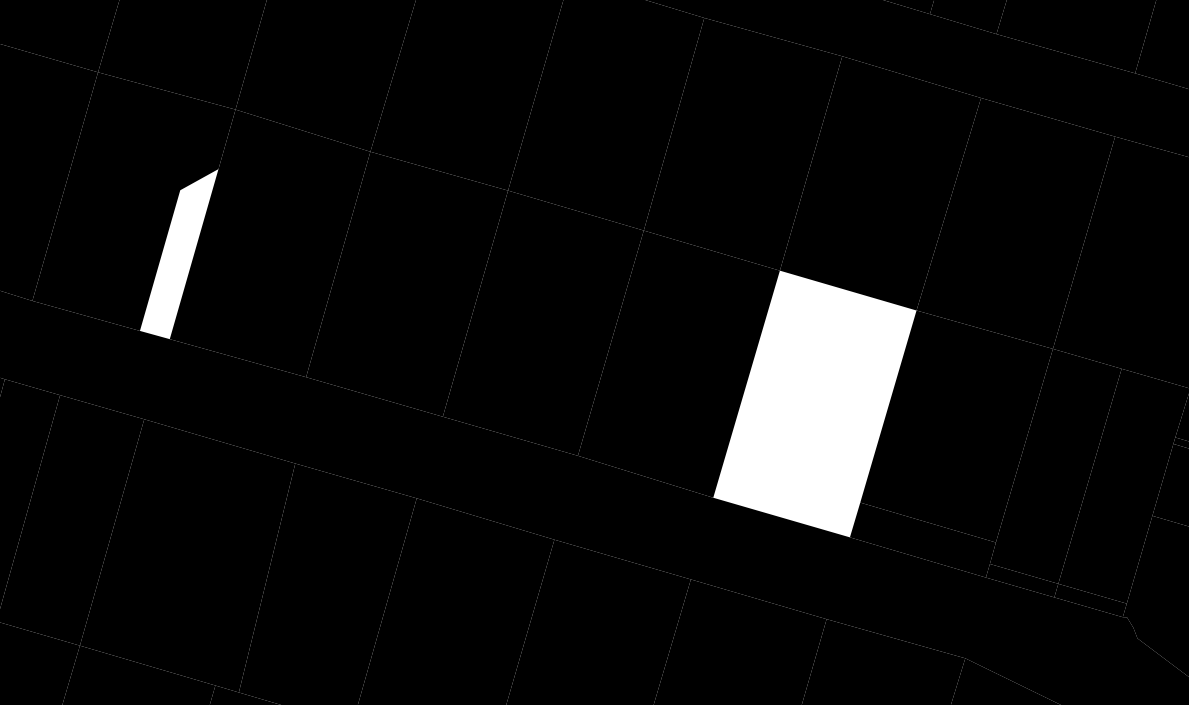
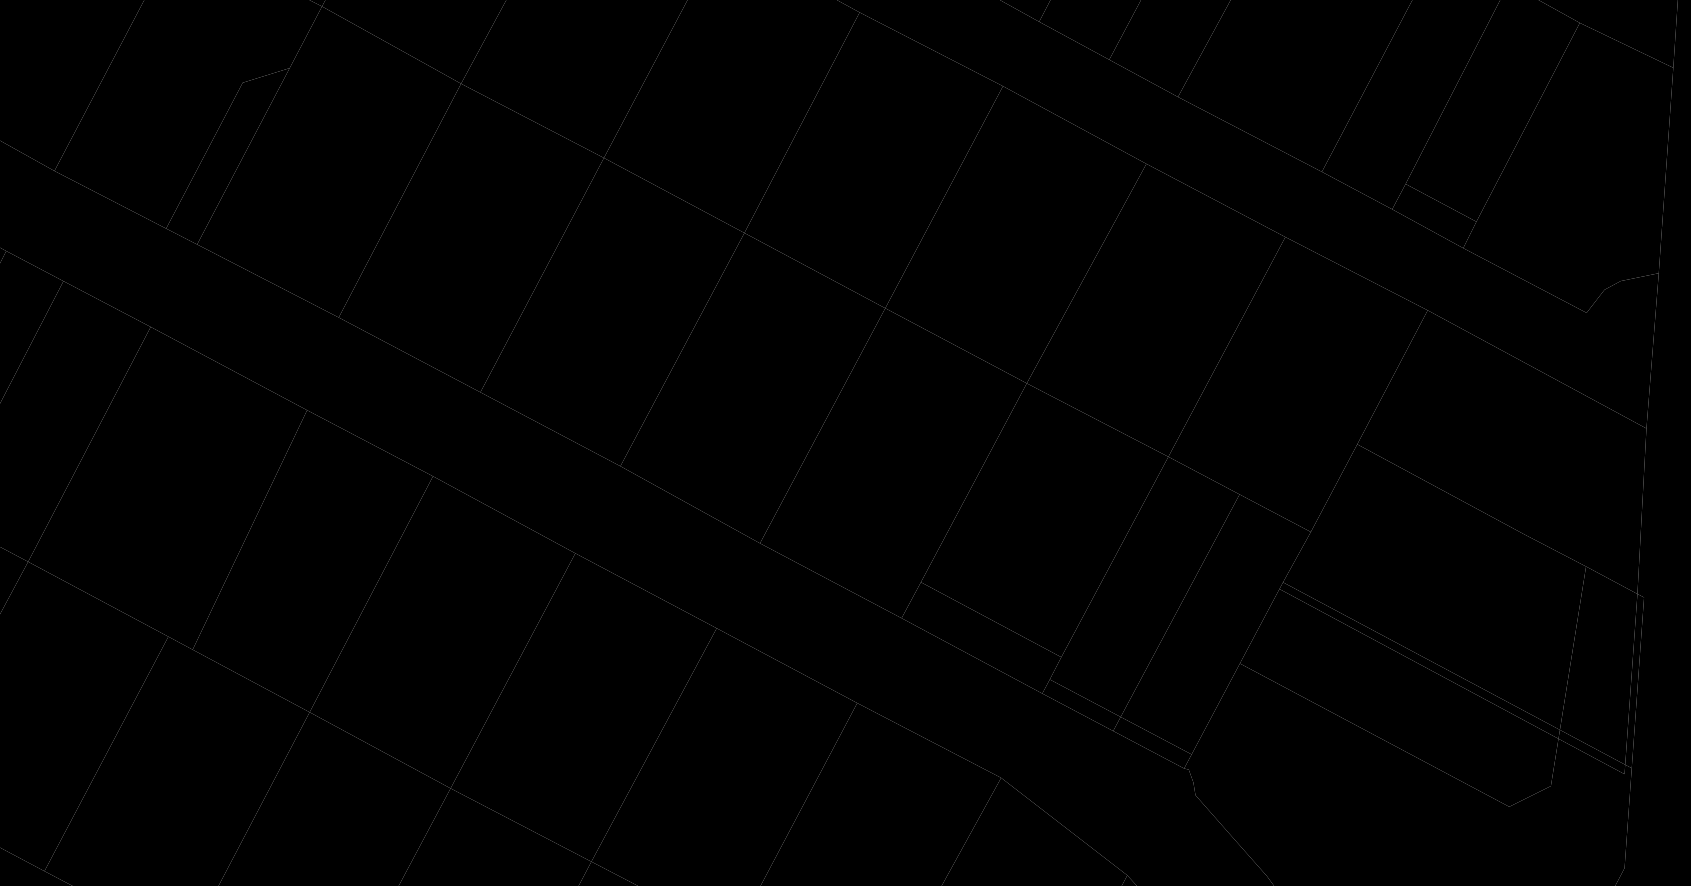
fill: (180, 257) -> (227, 156), added
fill: (815, 404) -> (893, 463), added

